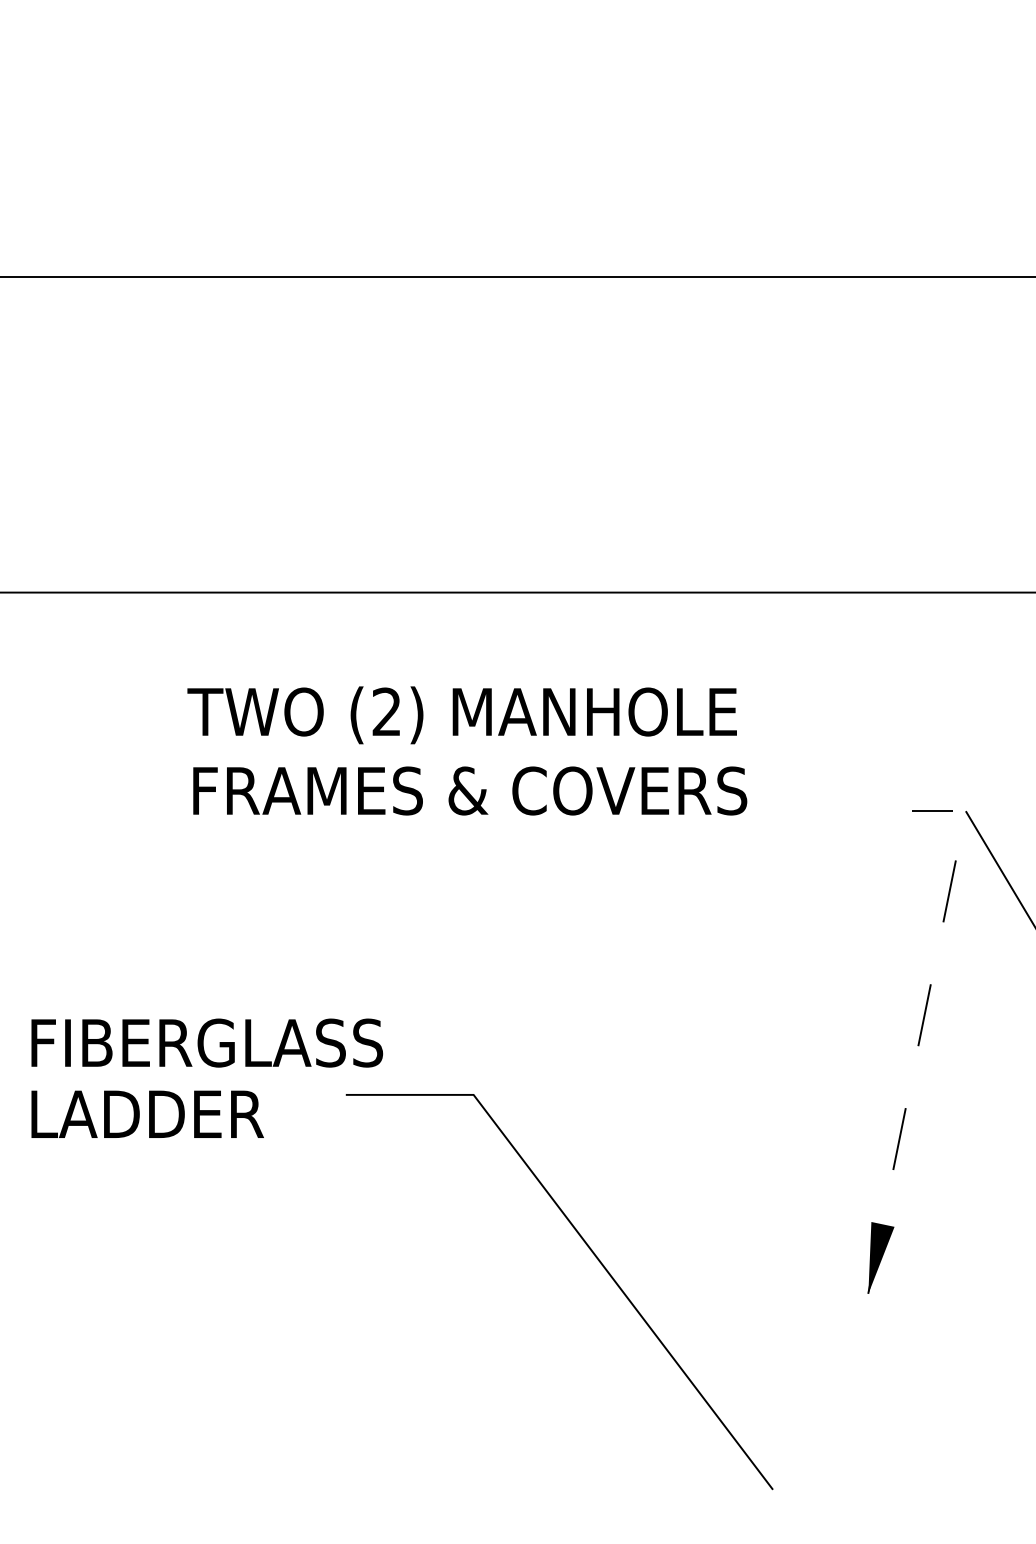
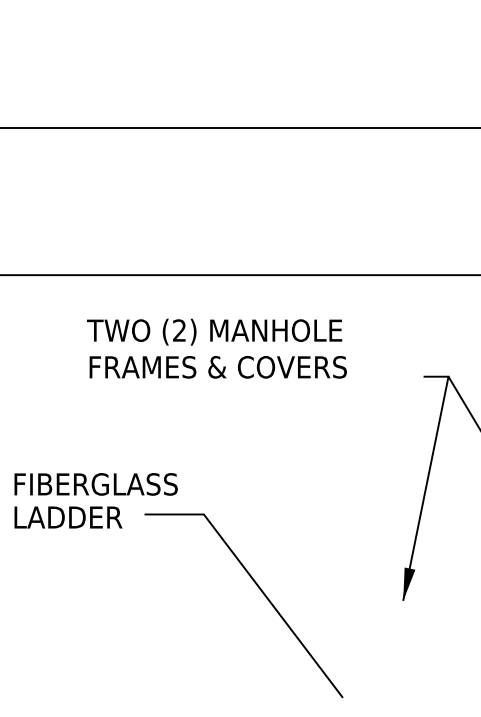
line: (922, 1023) -> (428, 475), dashed -> solid
line: (597, 1262) -> (261, 592), moved

